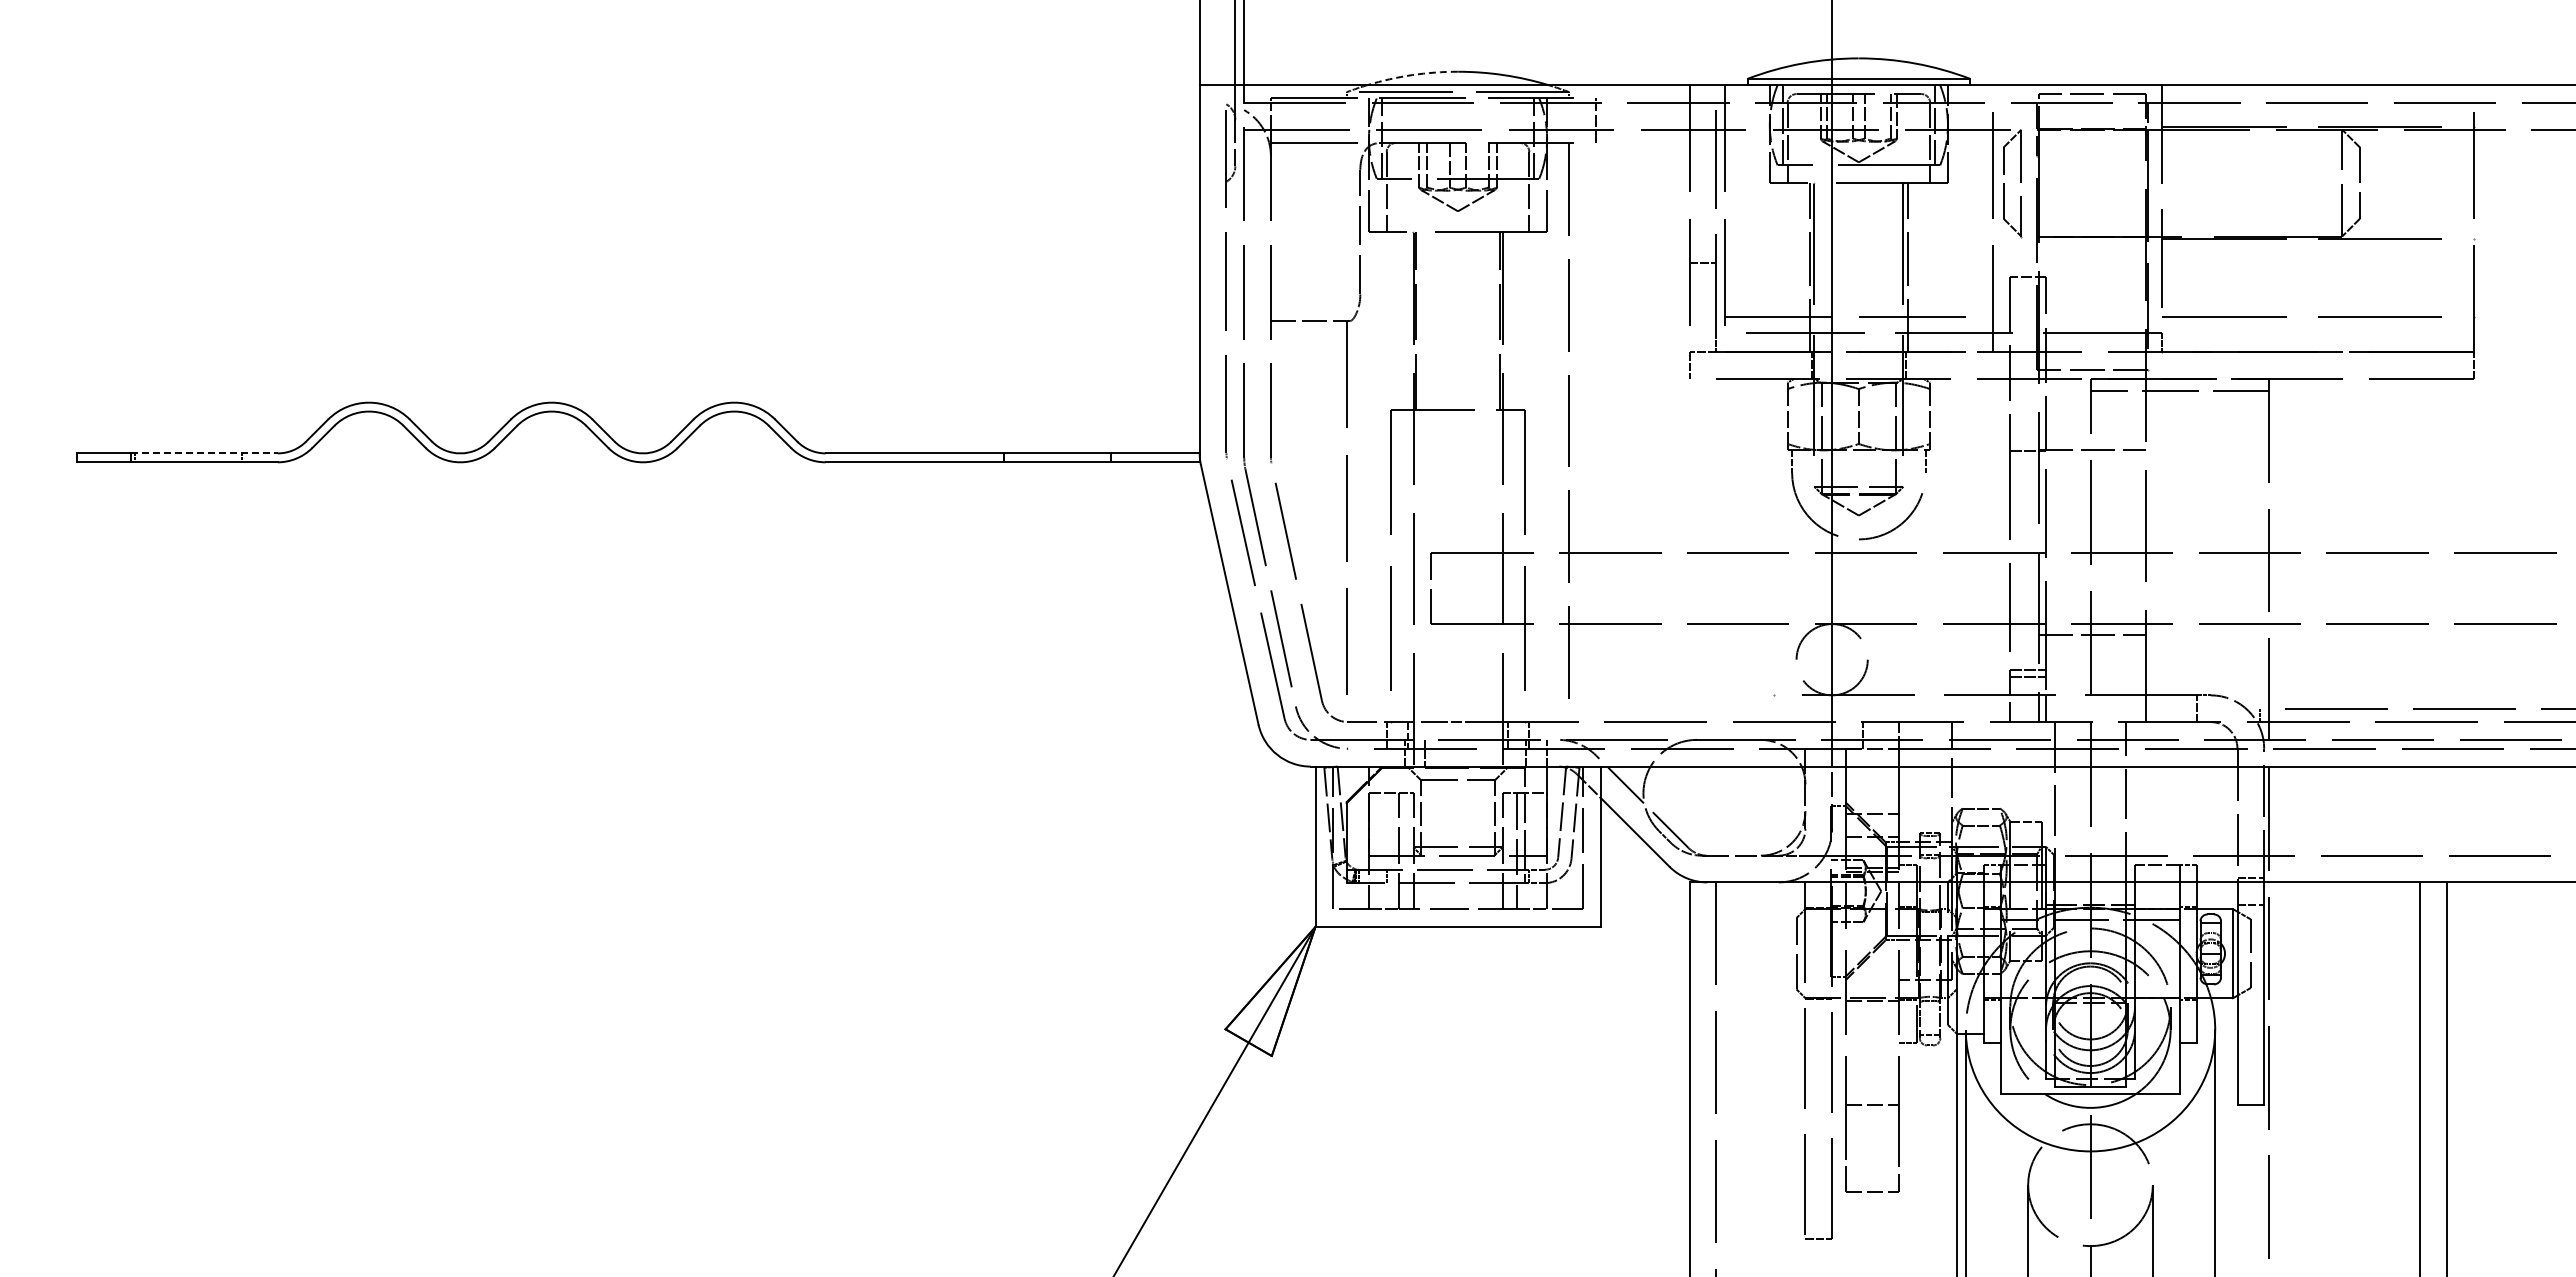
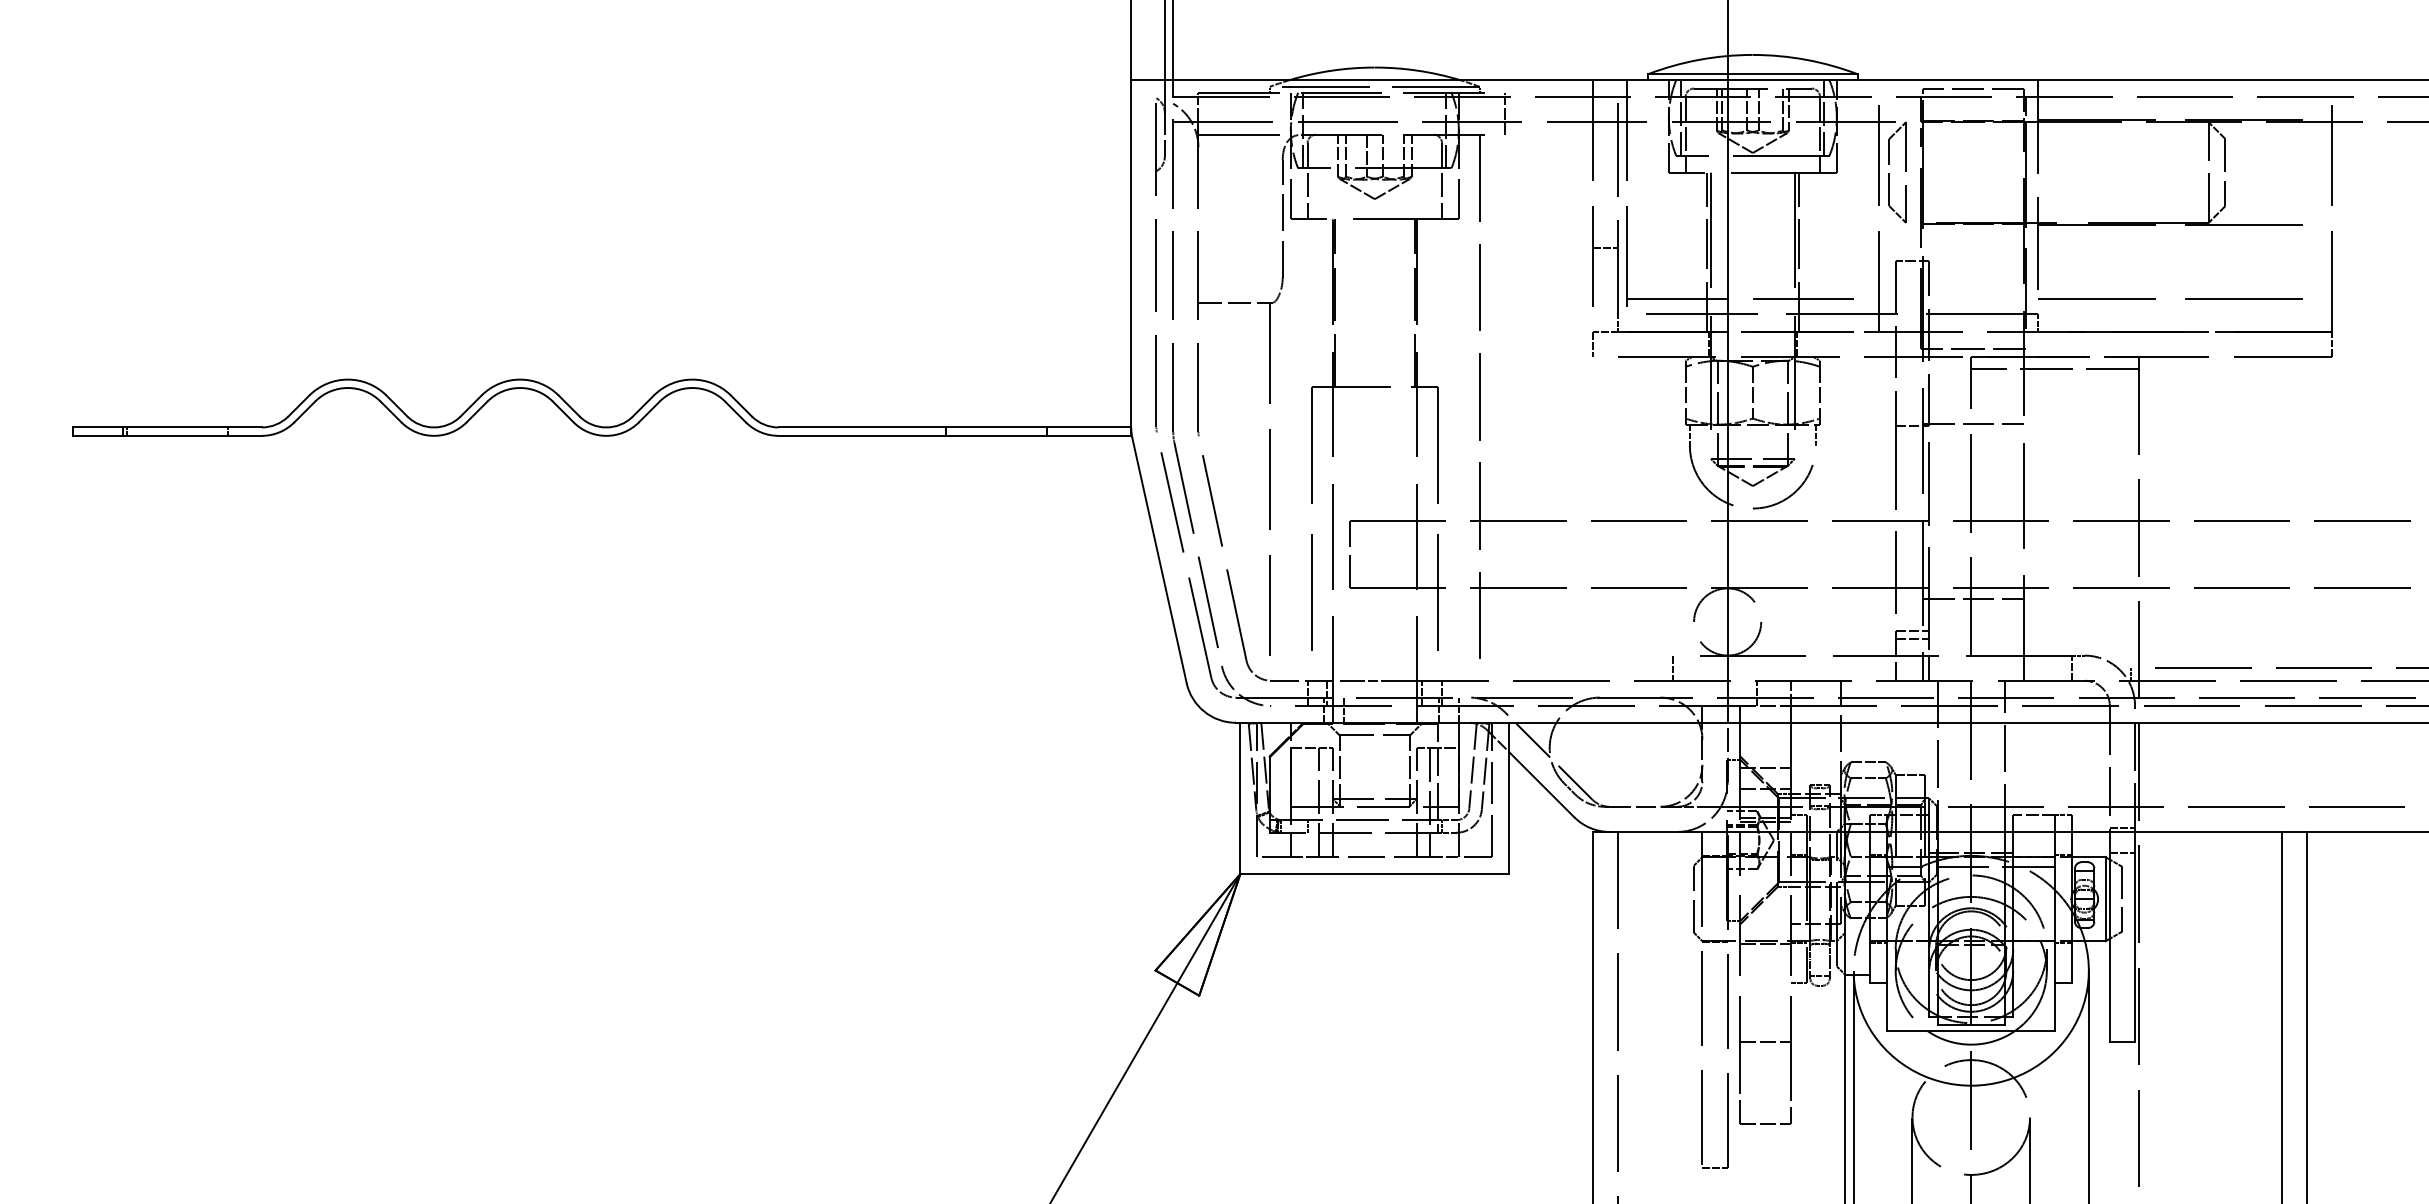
arc: (1412, 75) -> (1331, 71), dashed -> solid
line: (204, 453) -> (192, 427), dashed -> solid
line: (1774, 708) -> (1673, 668), added

